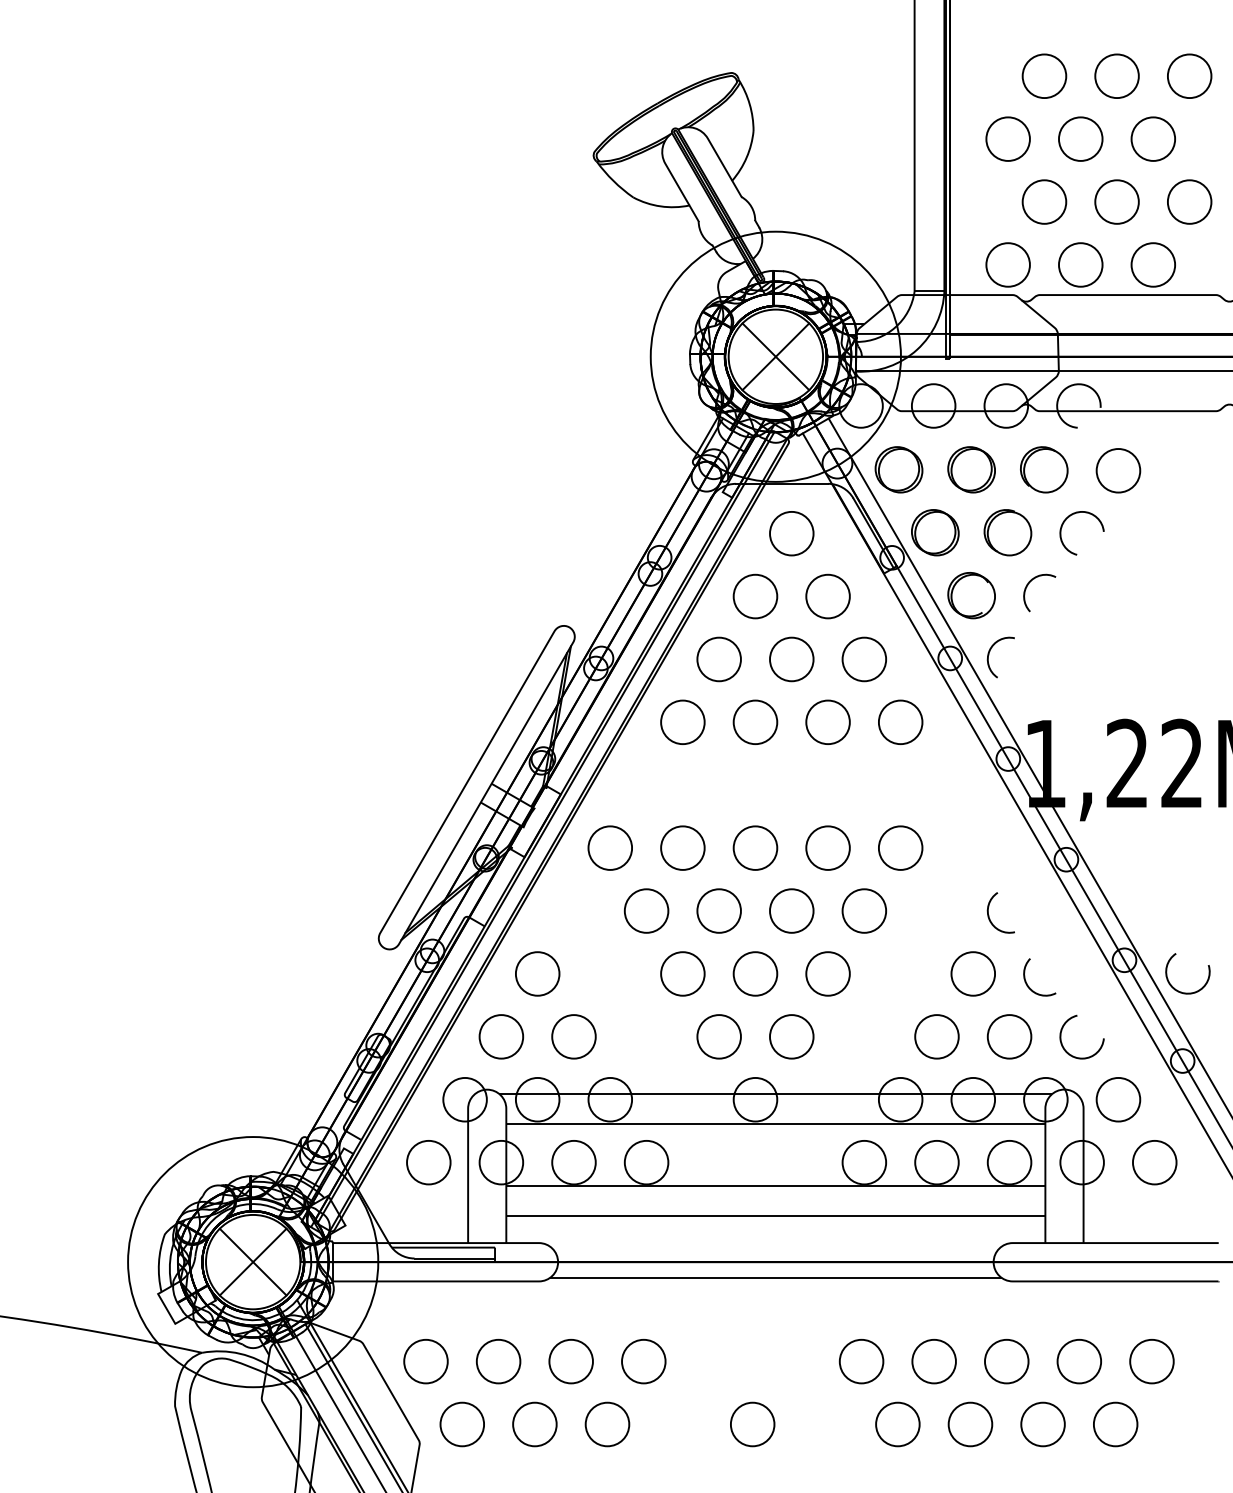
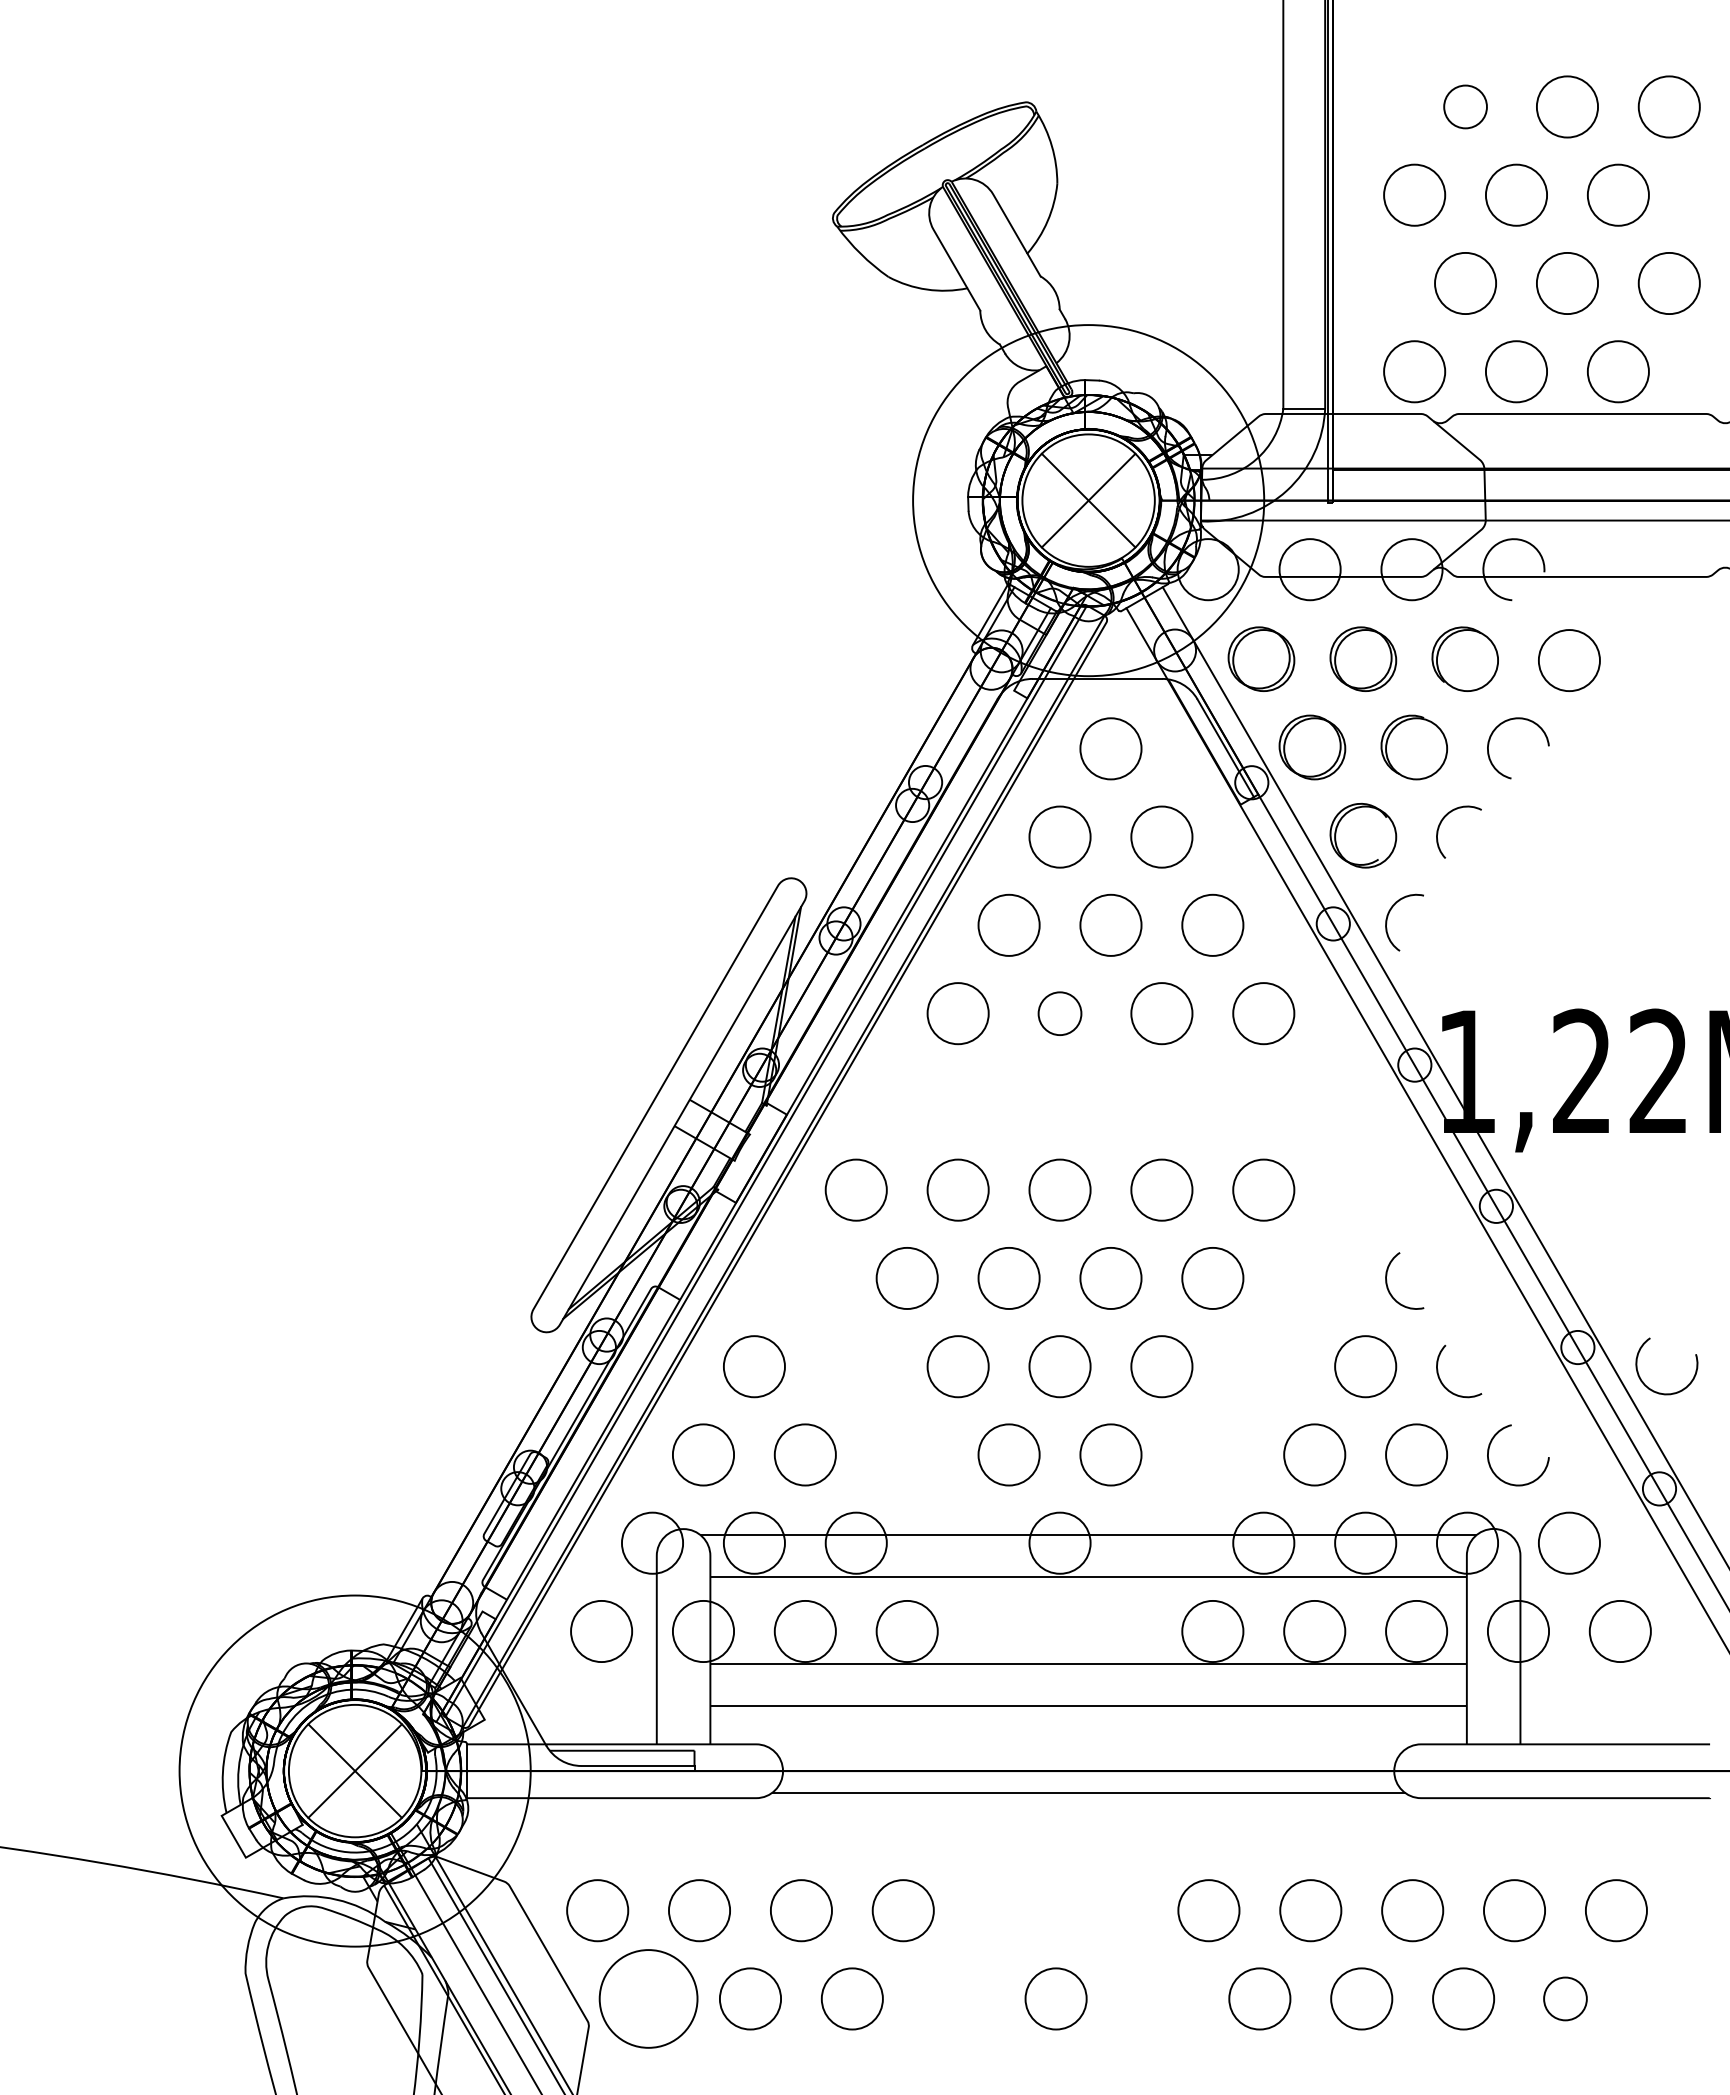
circle: (1044, 75) -> (1465, 106), size x0.7
circle: (755, 722) -> (1059, 1013), size x0.7
circle: (462, 1424) -> (648, 1998), size x1.6
circle: (1115, 1424) -> (1565, 1998), size x0.7

